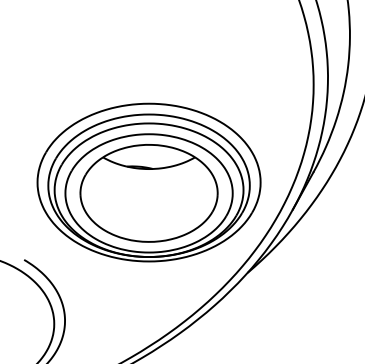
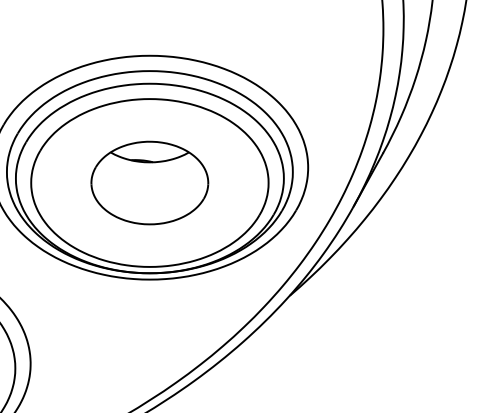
part: (148, 193) -> (149, 183), size x0.6

